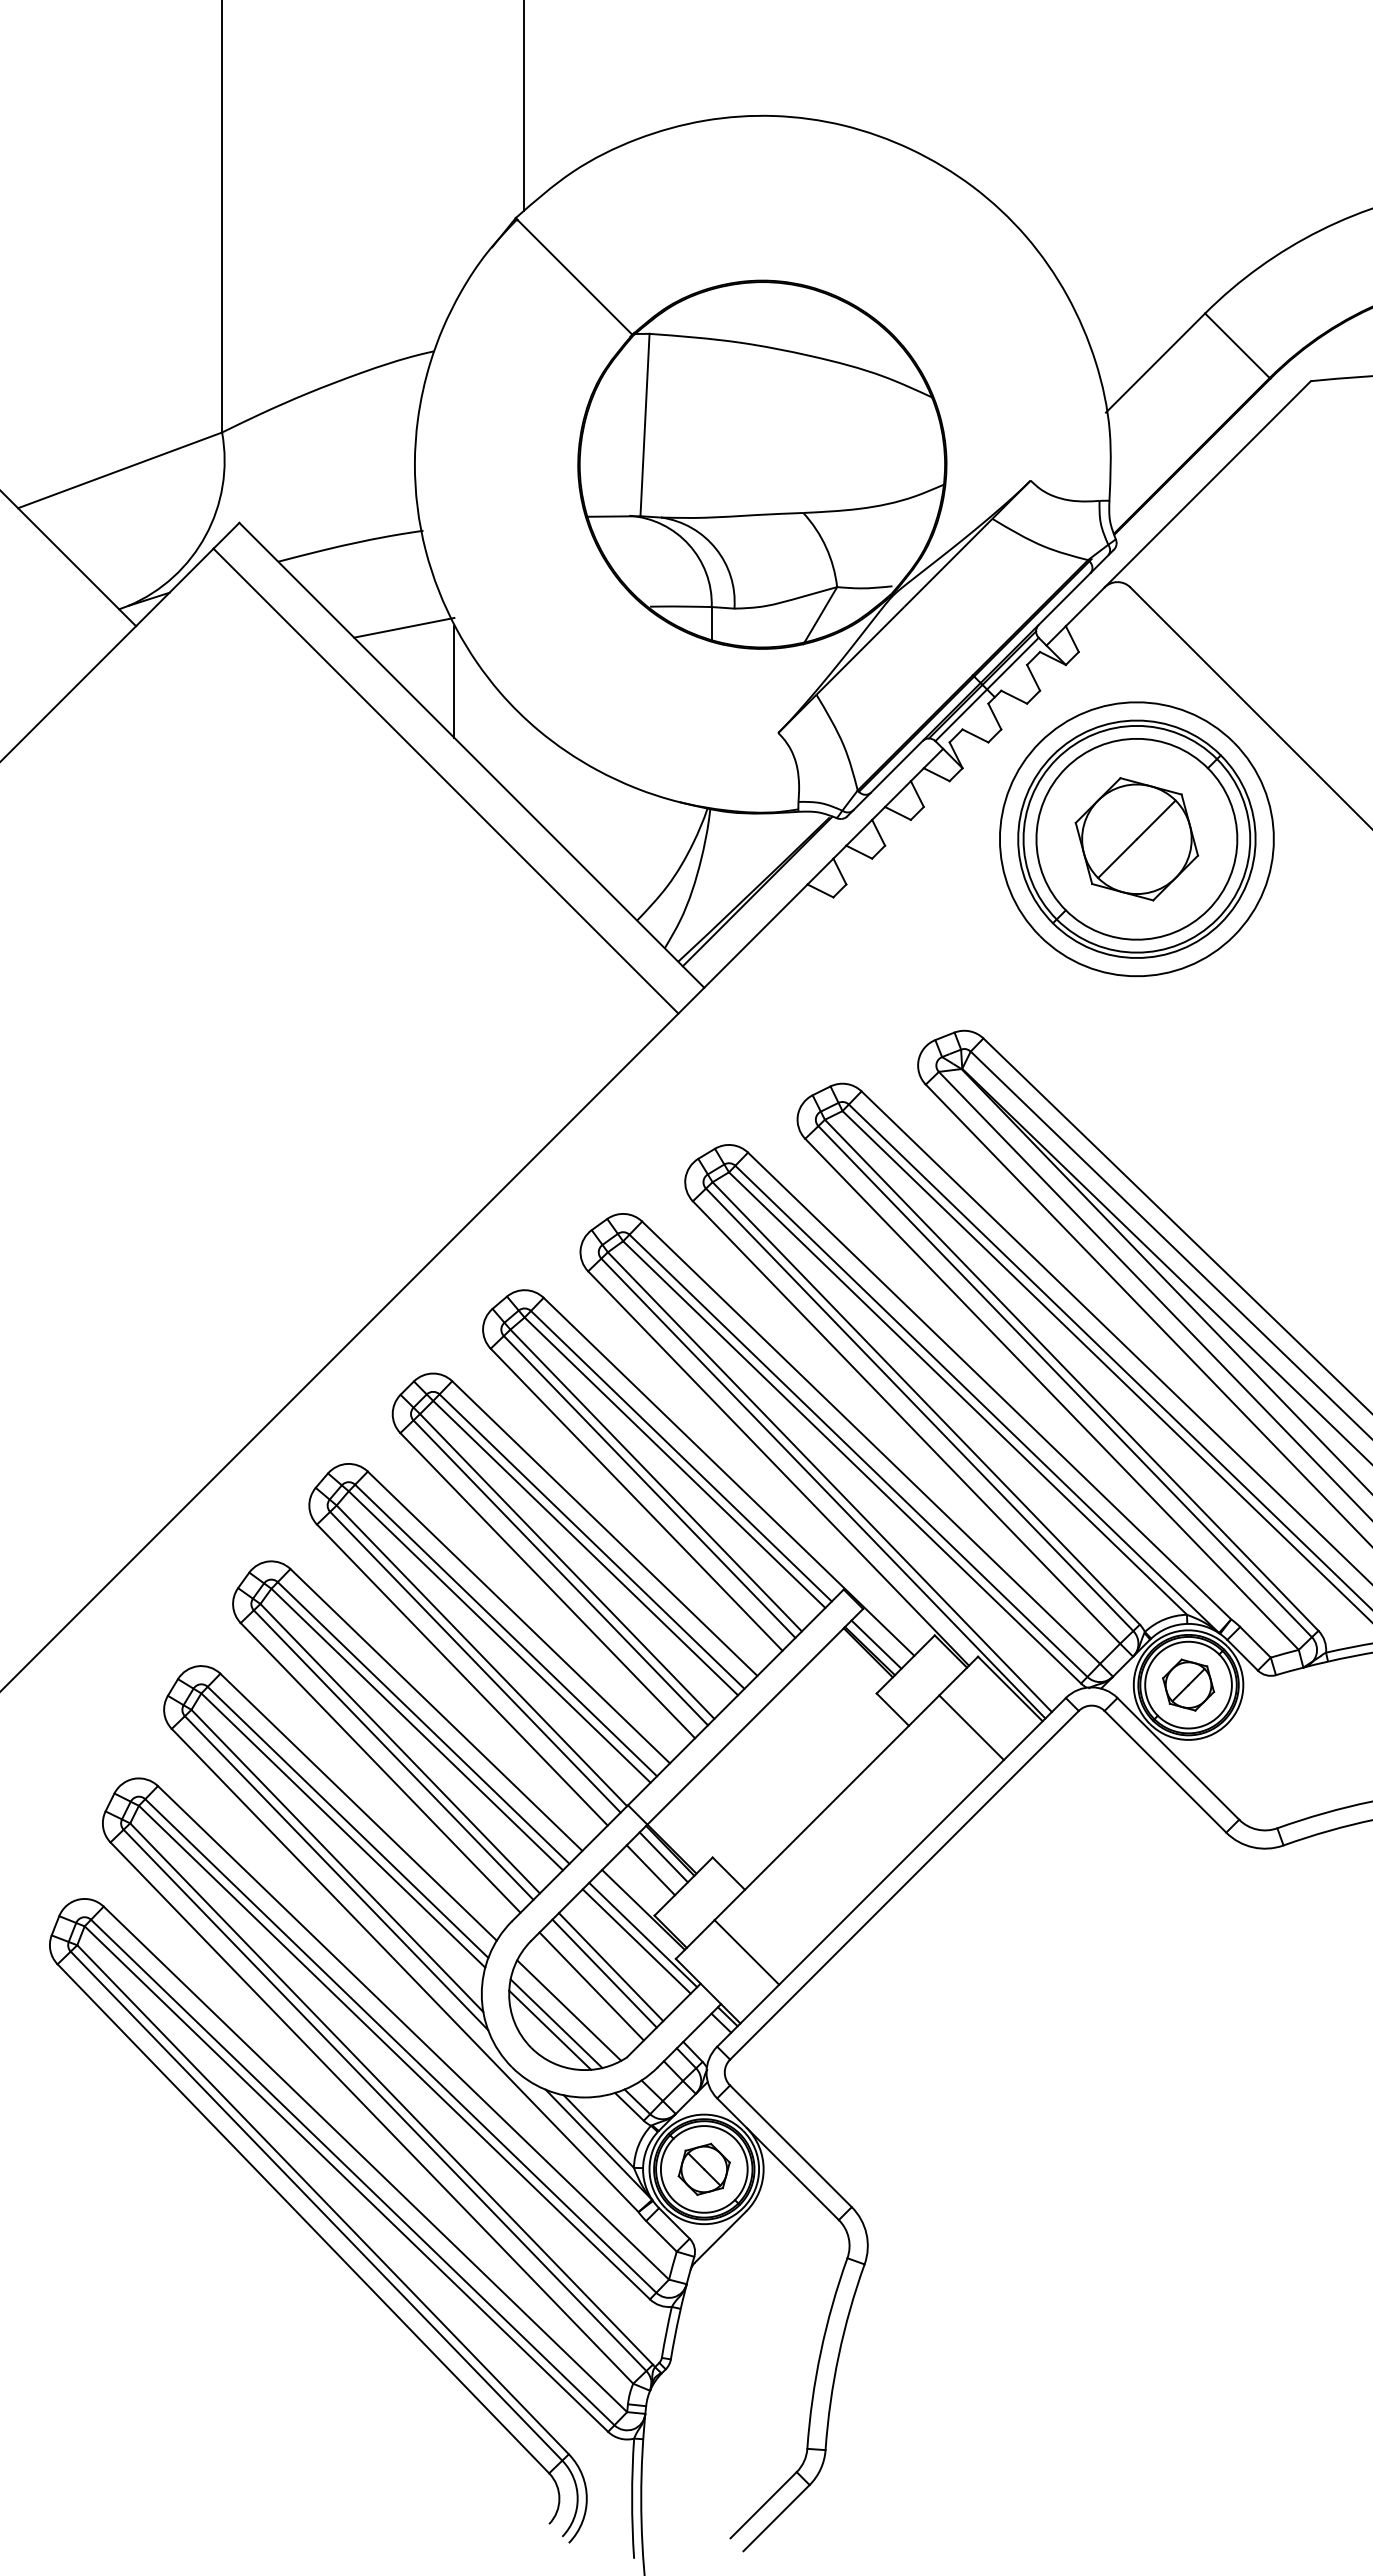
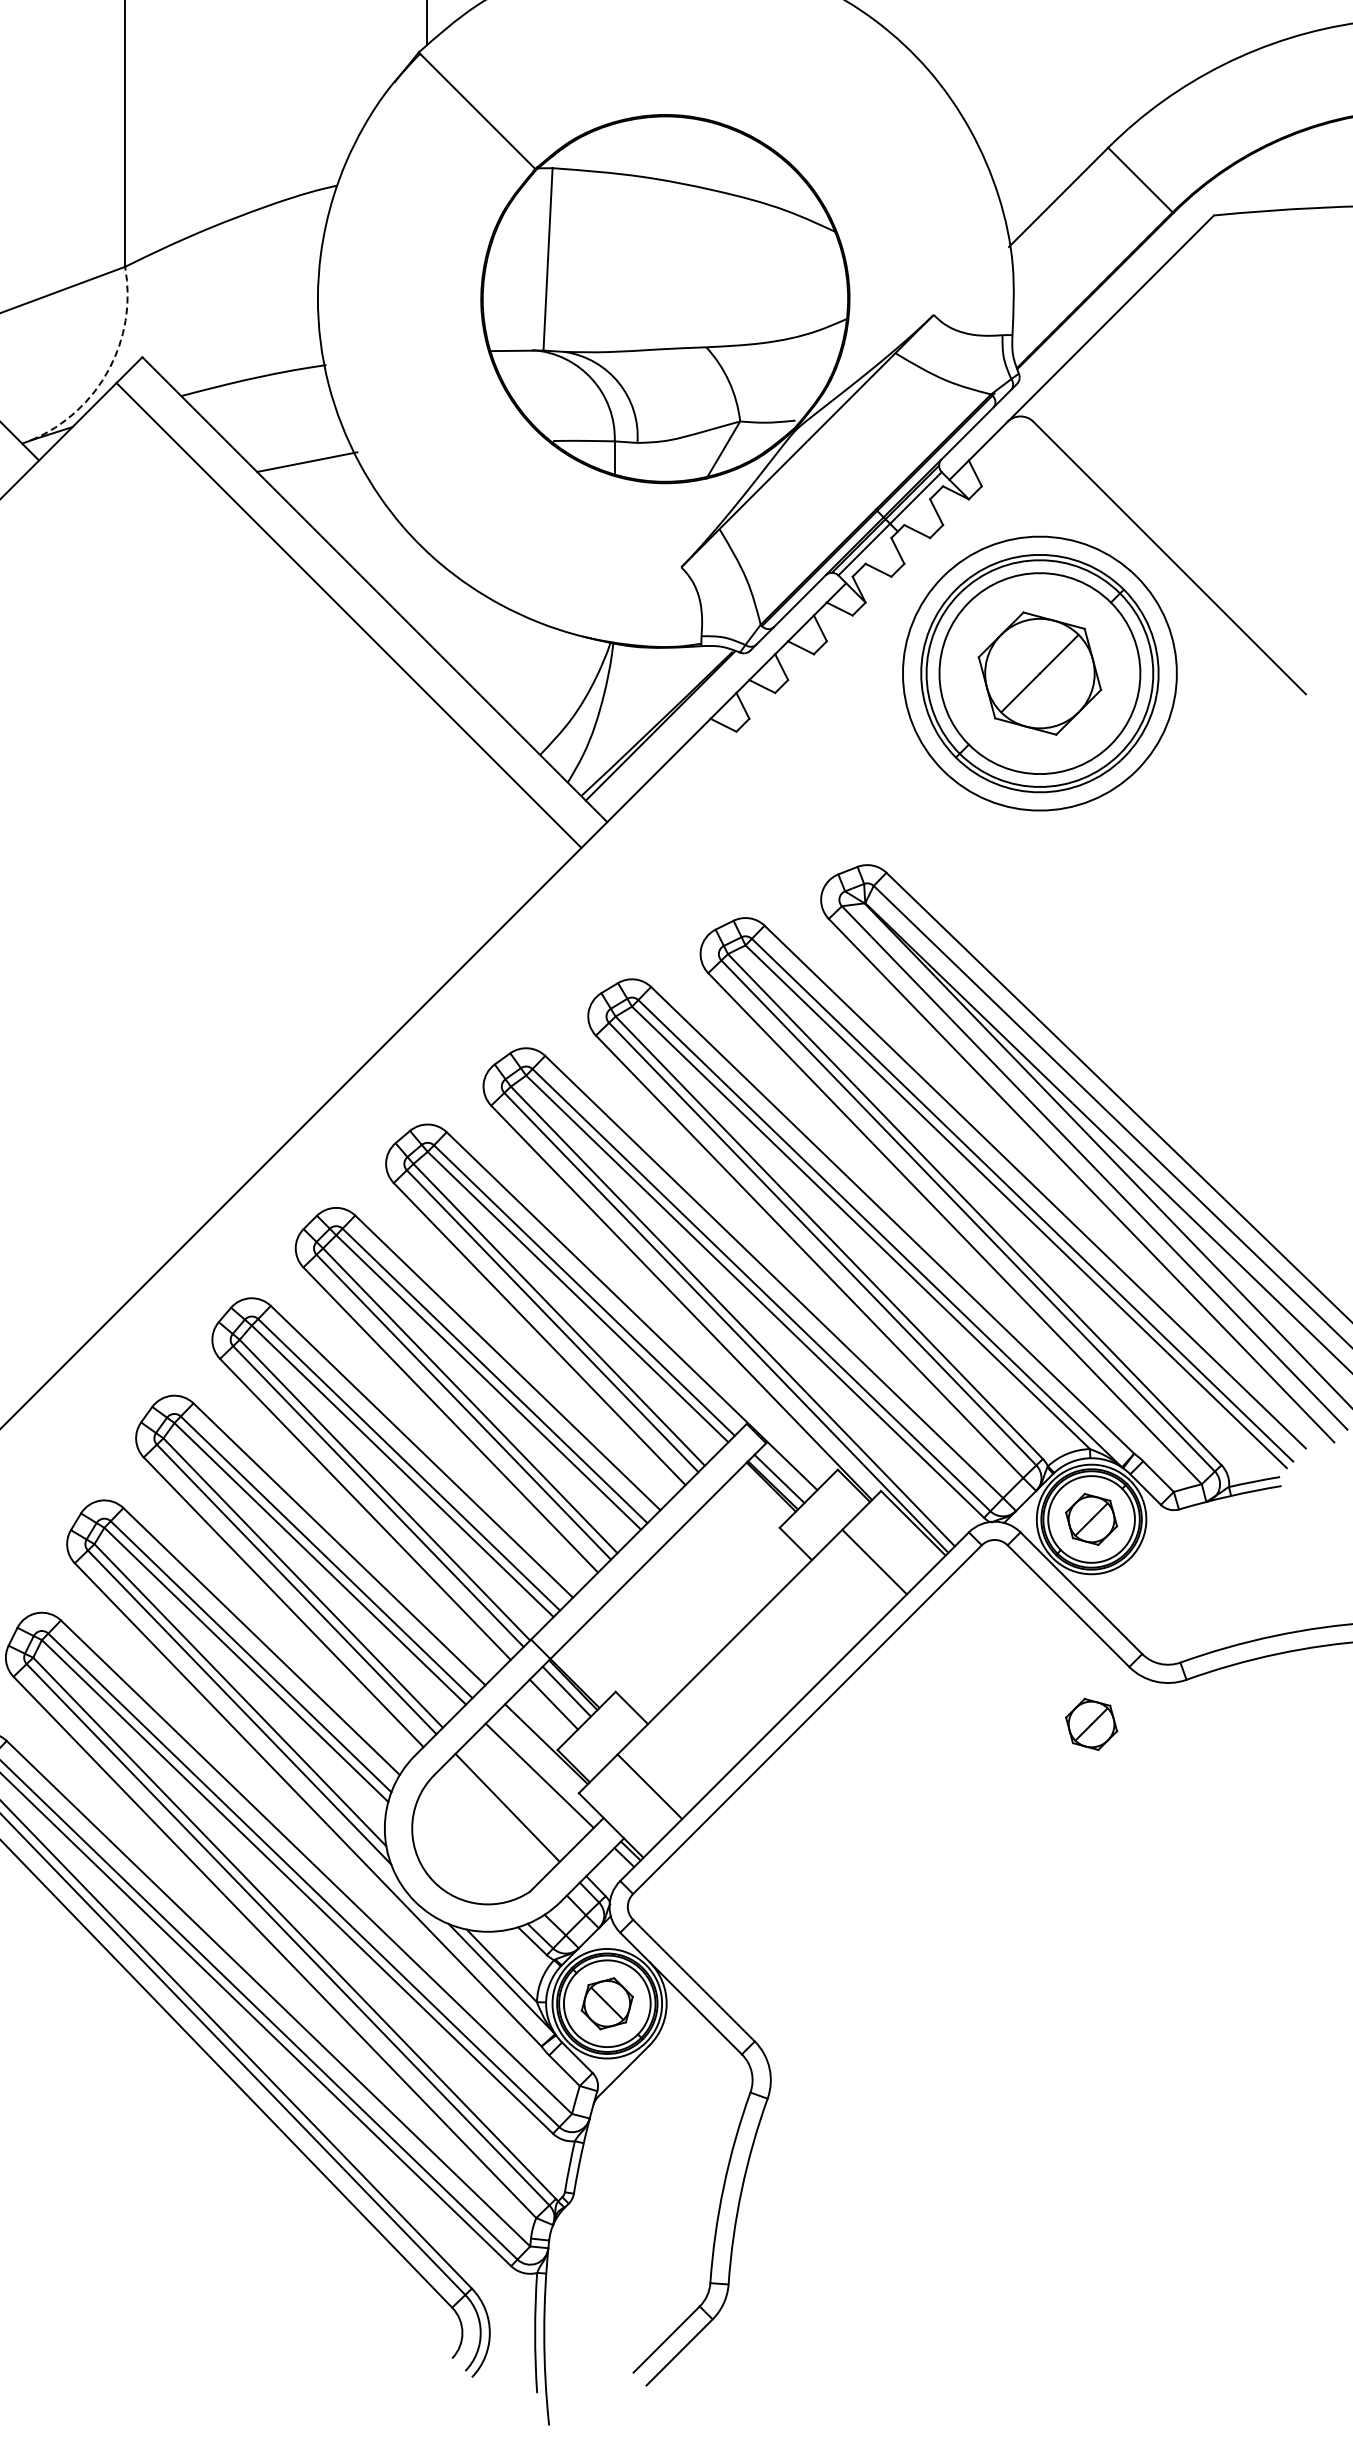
arc: (205, 535) -> (108, 369), solid -> dashed
line: (454, 681) -> (357, 515), removed
part: (1188, 1889) -> (1091, 1723), added
line: (643, 1934) -> (546, 1768), removed
line: (610, 1967) -> (513, 1801), removed
line: (591, 1986) -> (494, 1820), removed
line: (569, 2010) -> (472, 1844), removed
line: (556, 2023) -> (459, 1857), removed
line: (550, 2029) -> (453, 1863), removed

